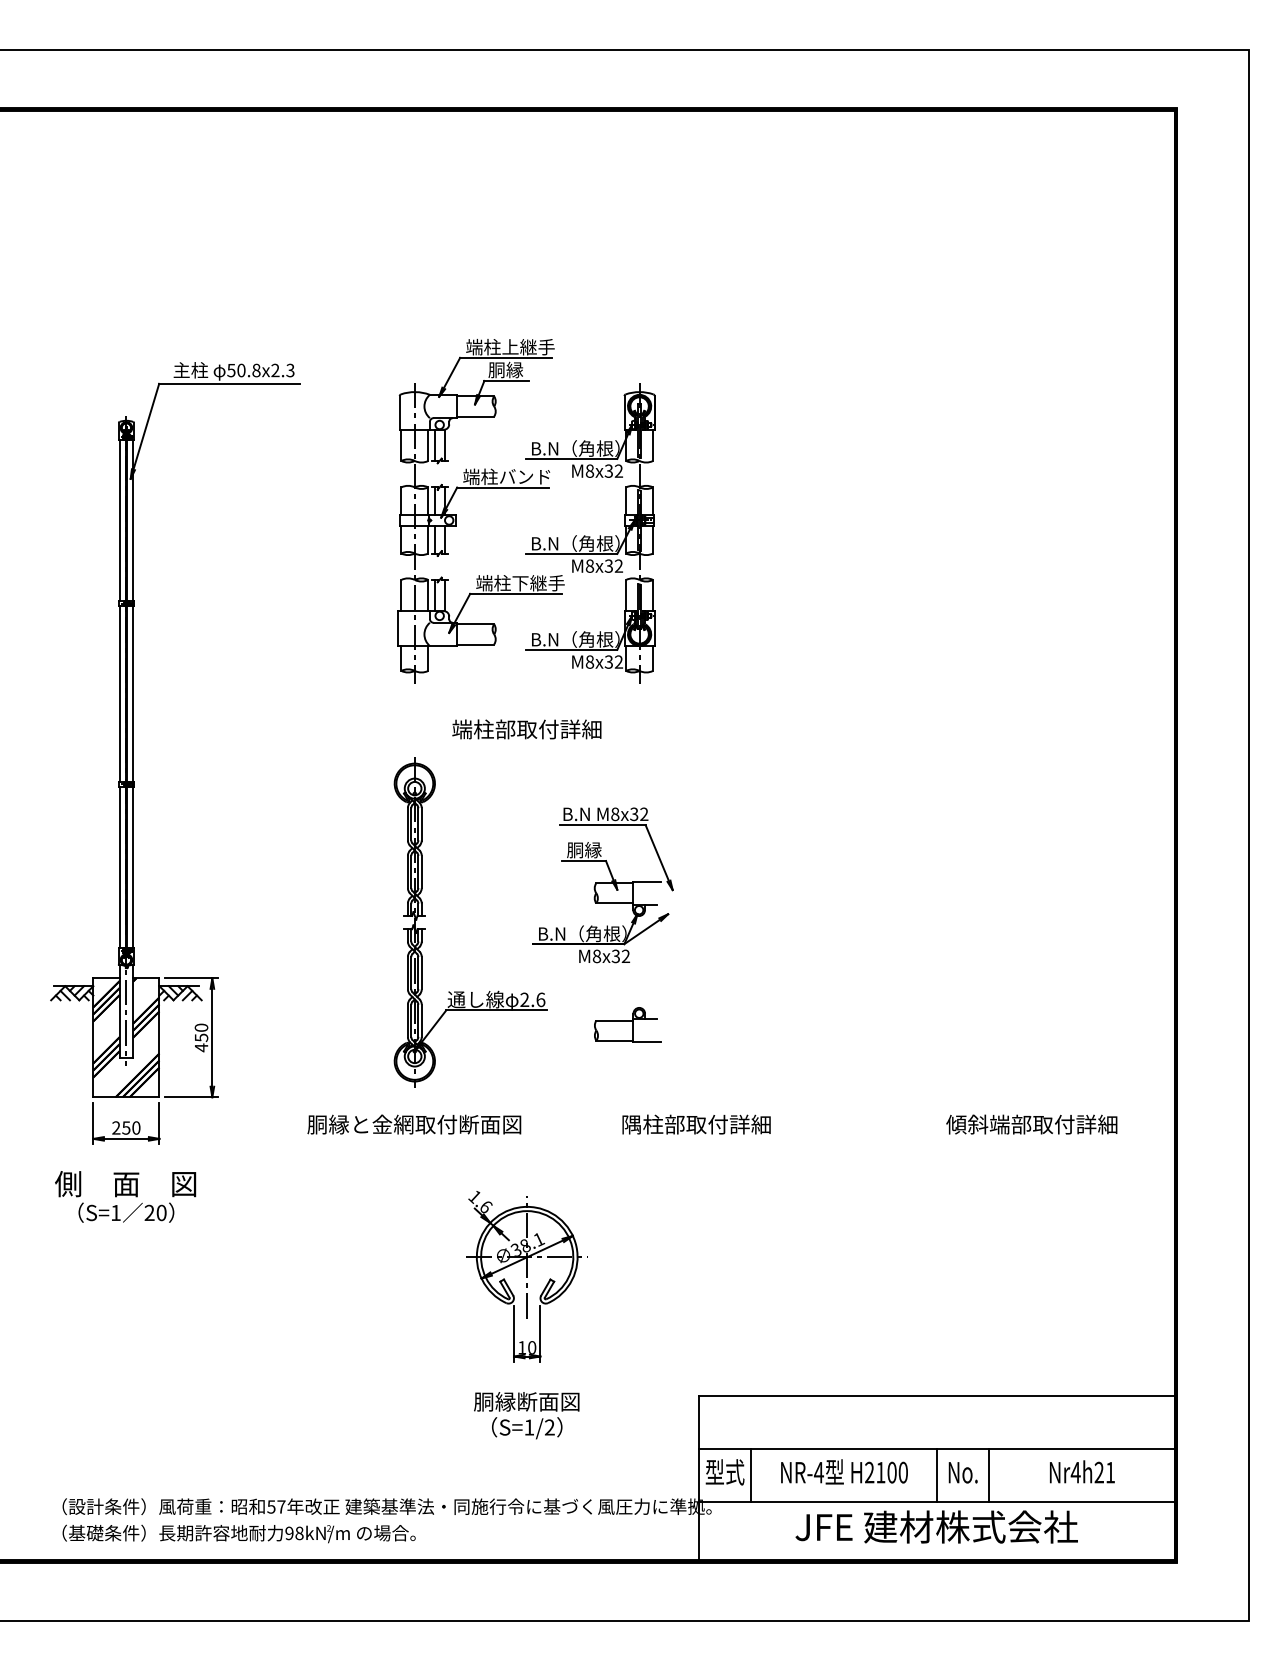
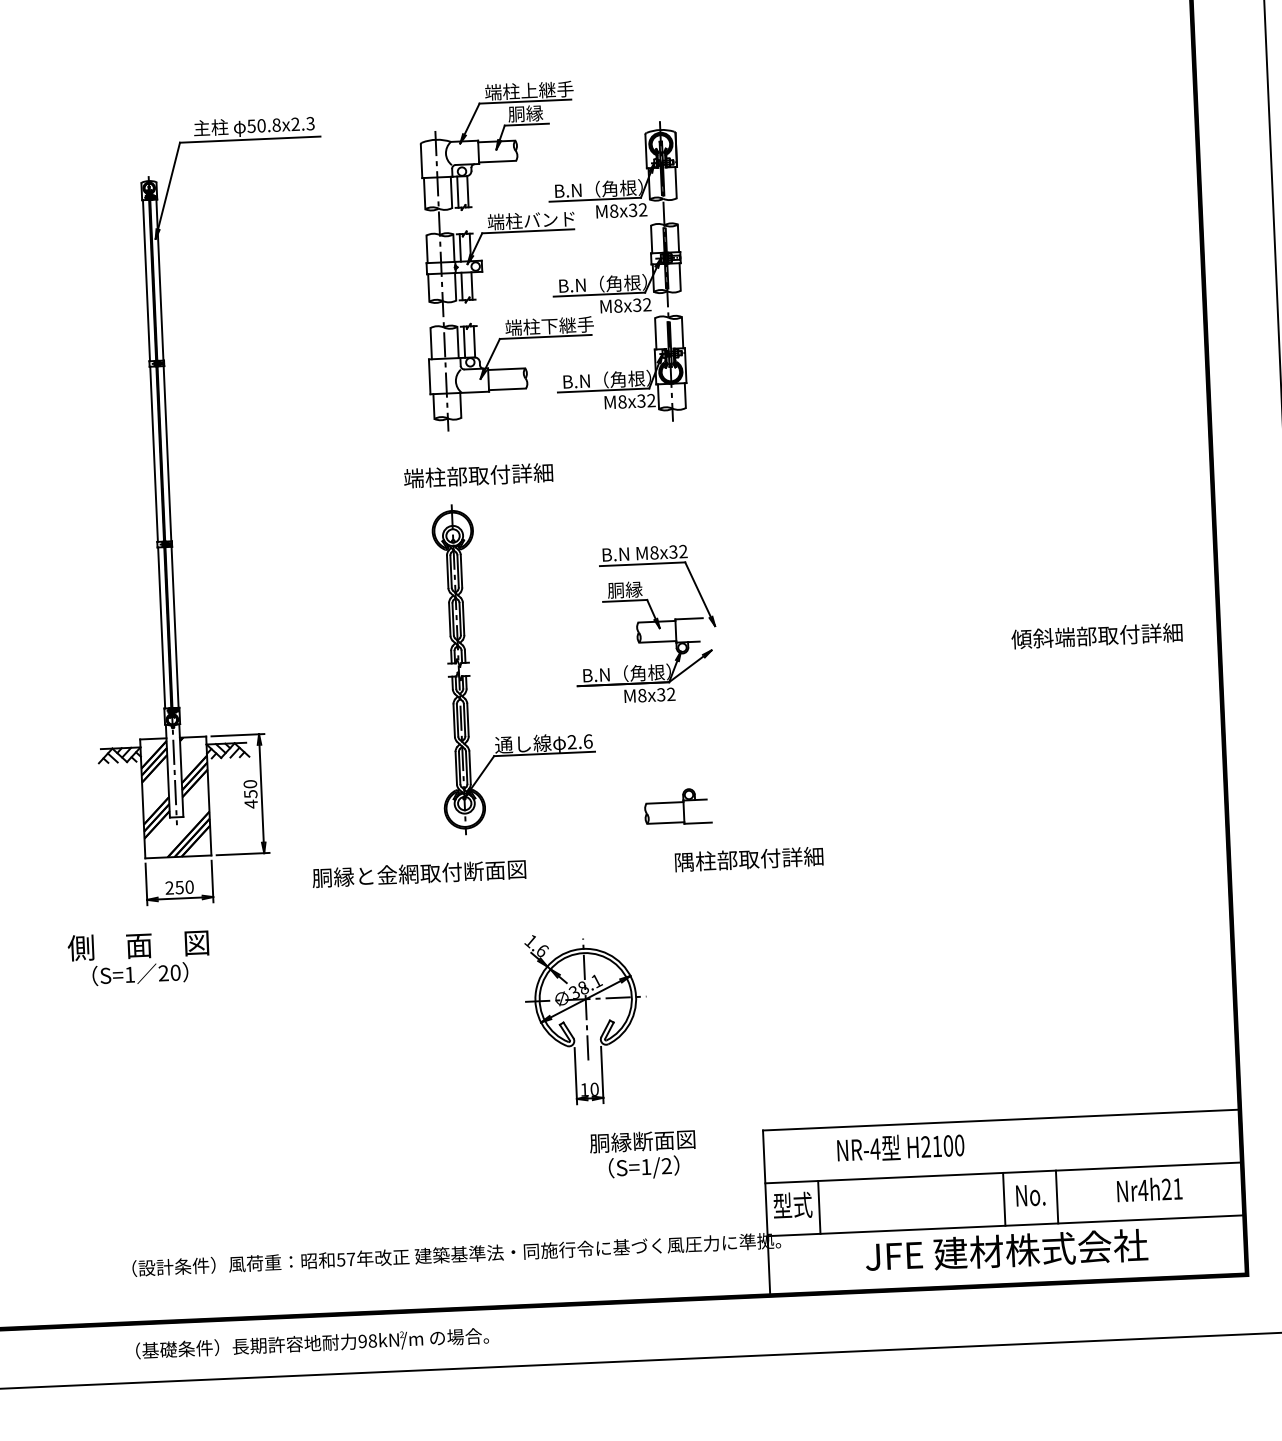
text: (526, 729) -> (478, 475), moved
part: (627, 1024) -> (677, 806), moved
text: (414, 1124) -> (419, 873), moved
text: (1031, 1124) -> (1096, 635), moved
text: (125, 1196) -> (138, 957), moved
text: (526, 1415) -> (642, 1155), moved
text: (844, 1471) -> (900, 1146), moved
text: (238, 1533) -> (311, 1343), moved

